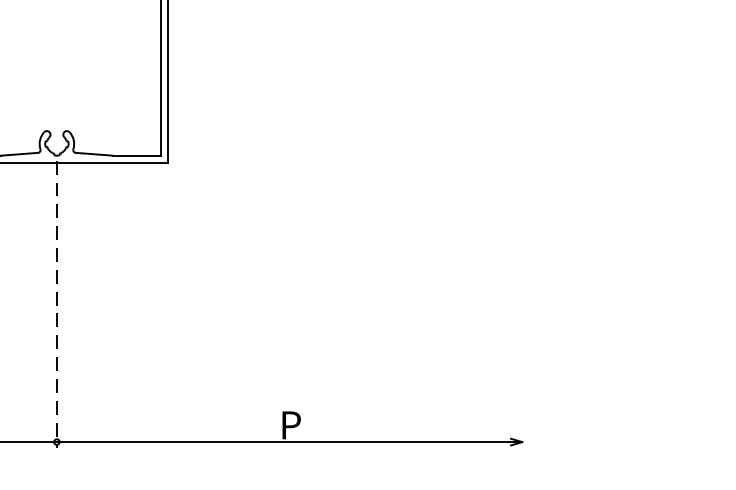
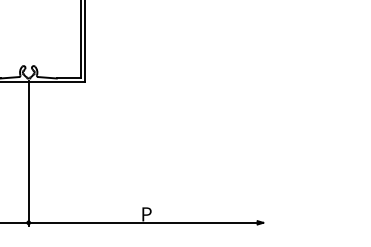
line: (56, 304) -> (28, 153), dashed -> solid

